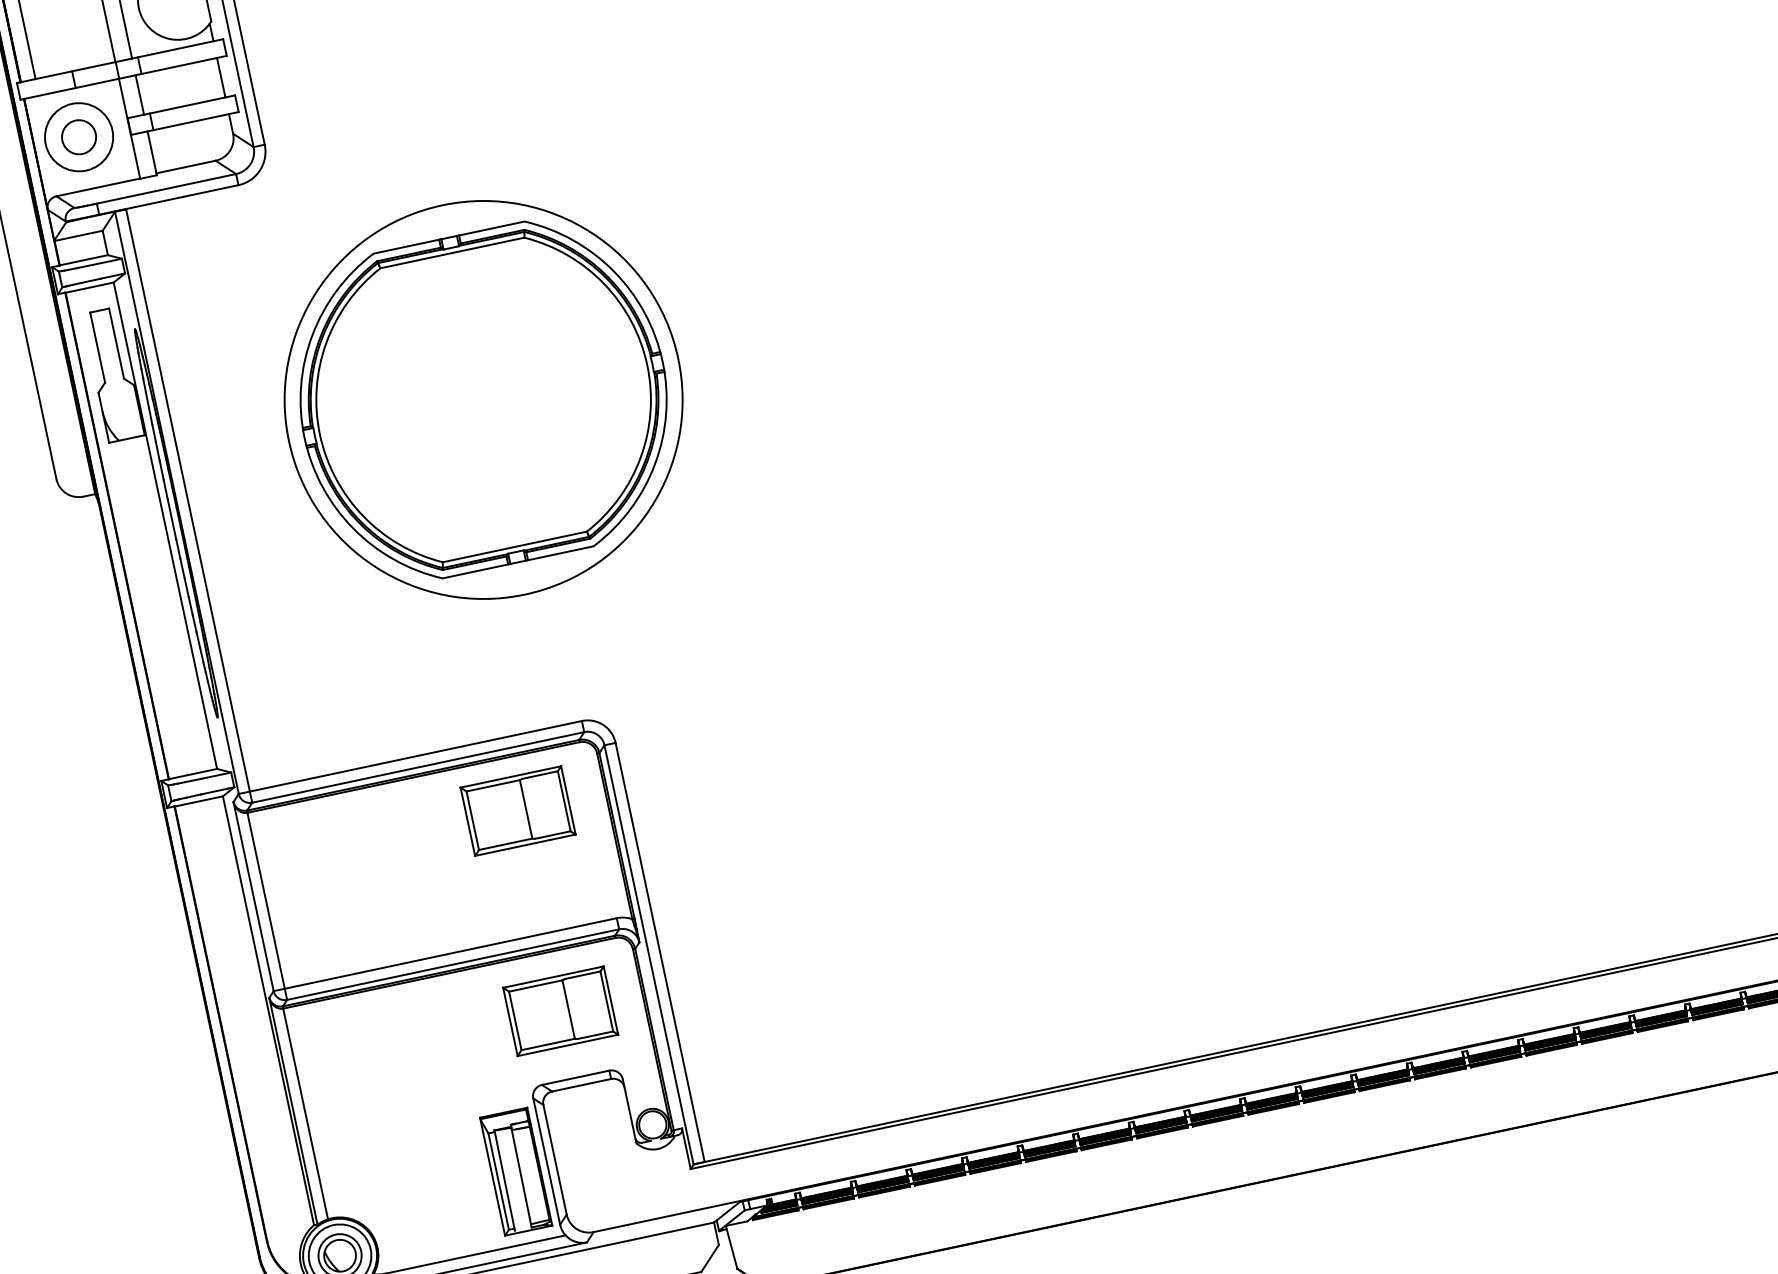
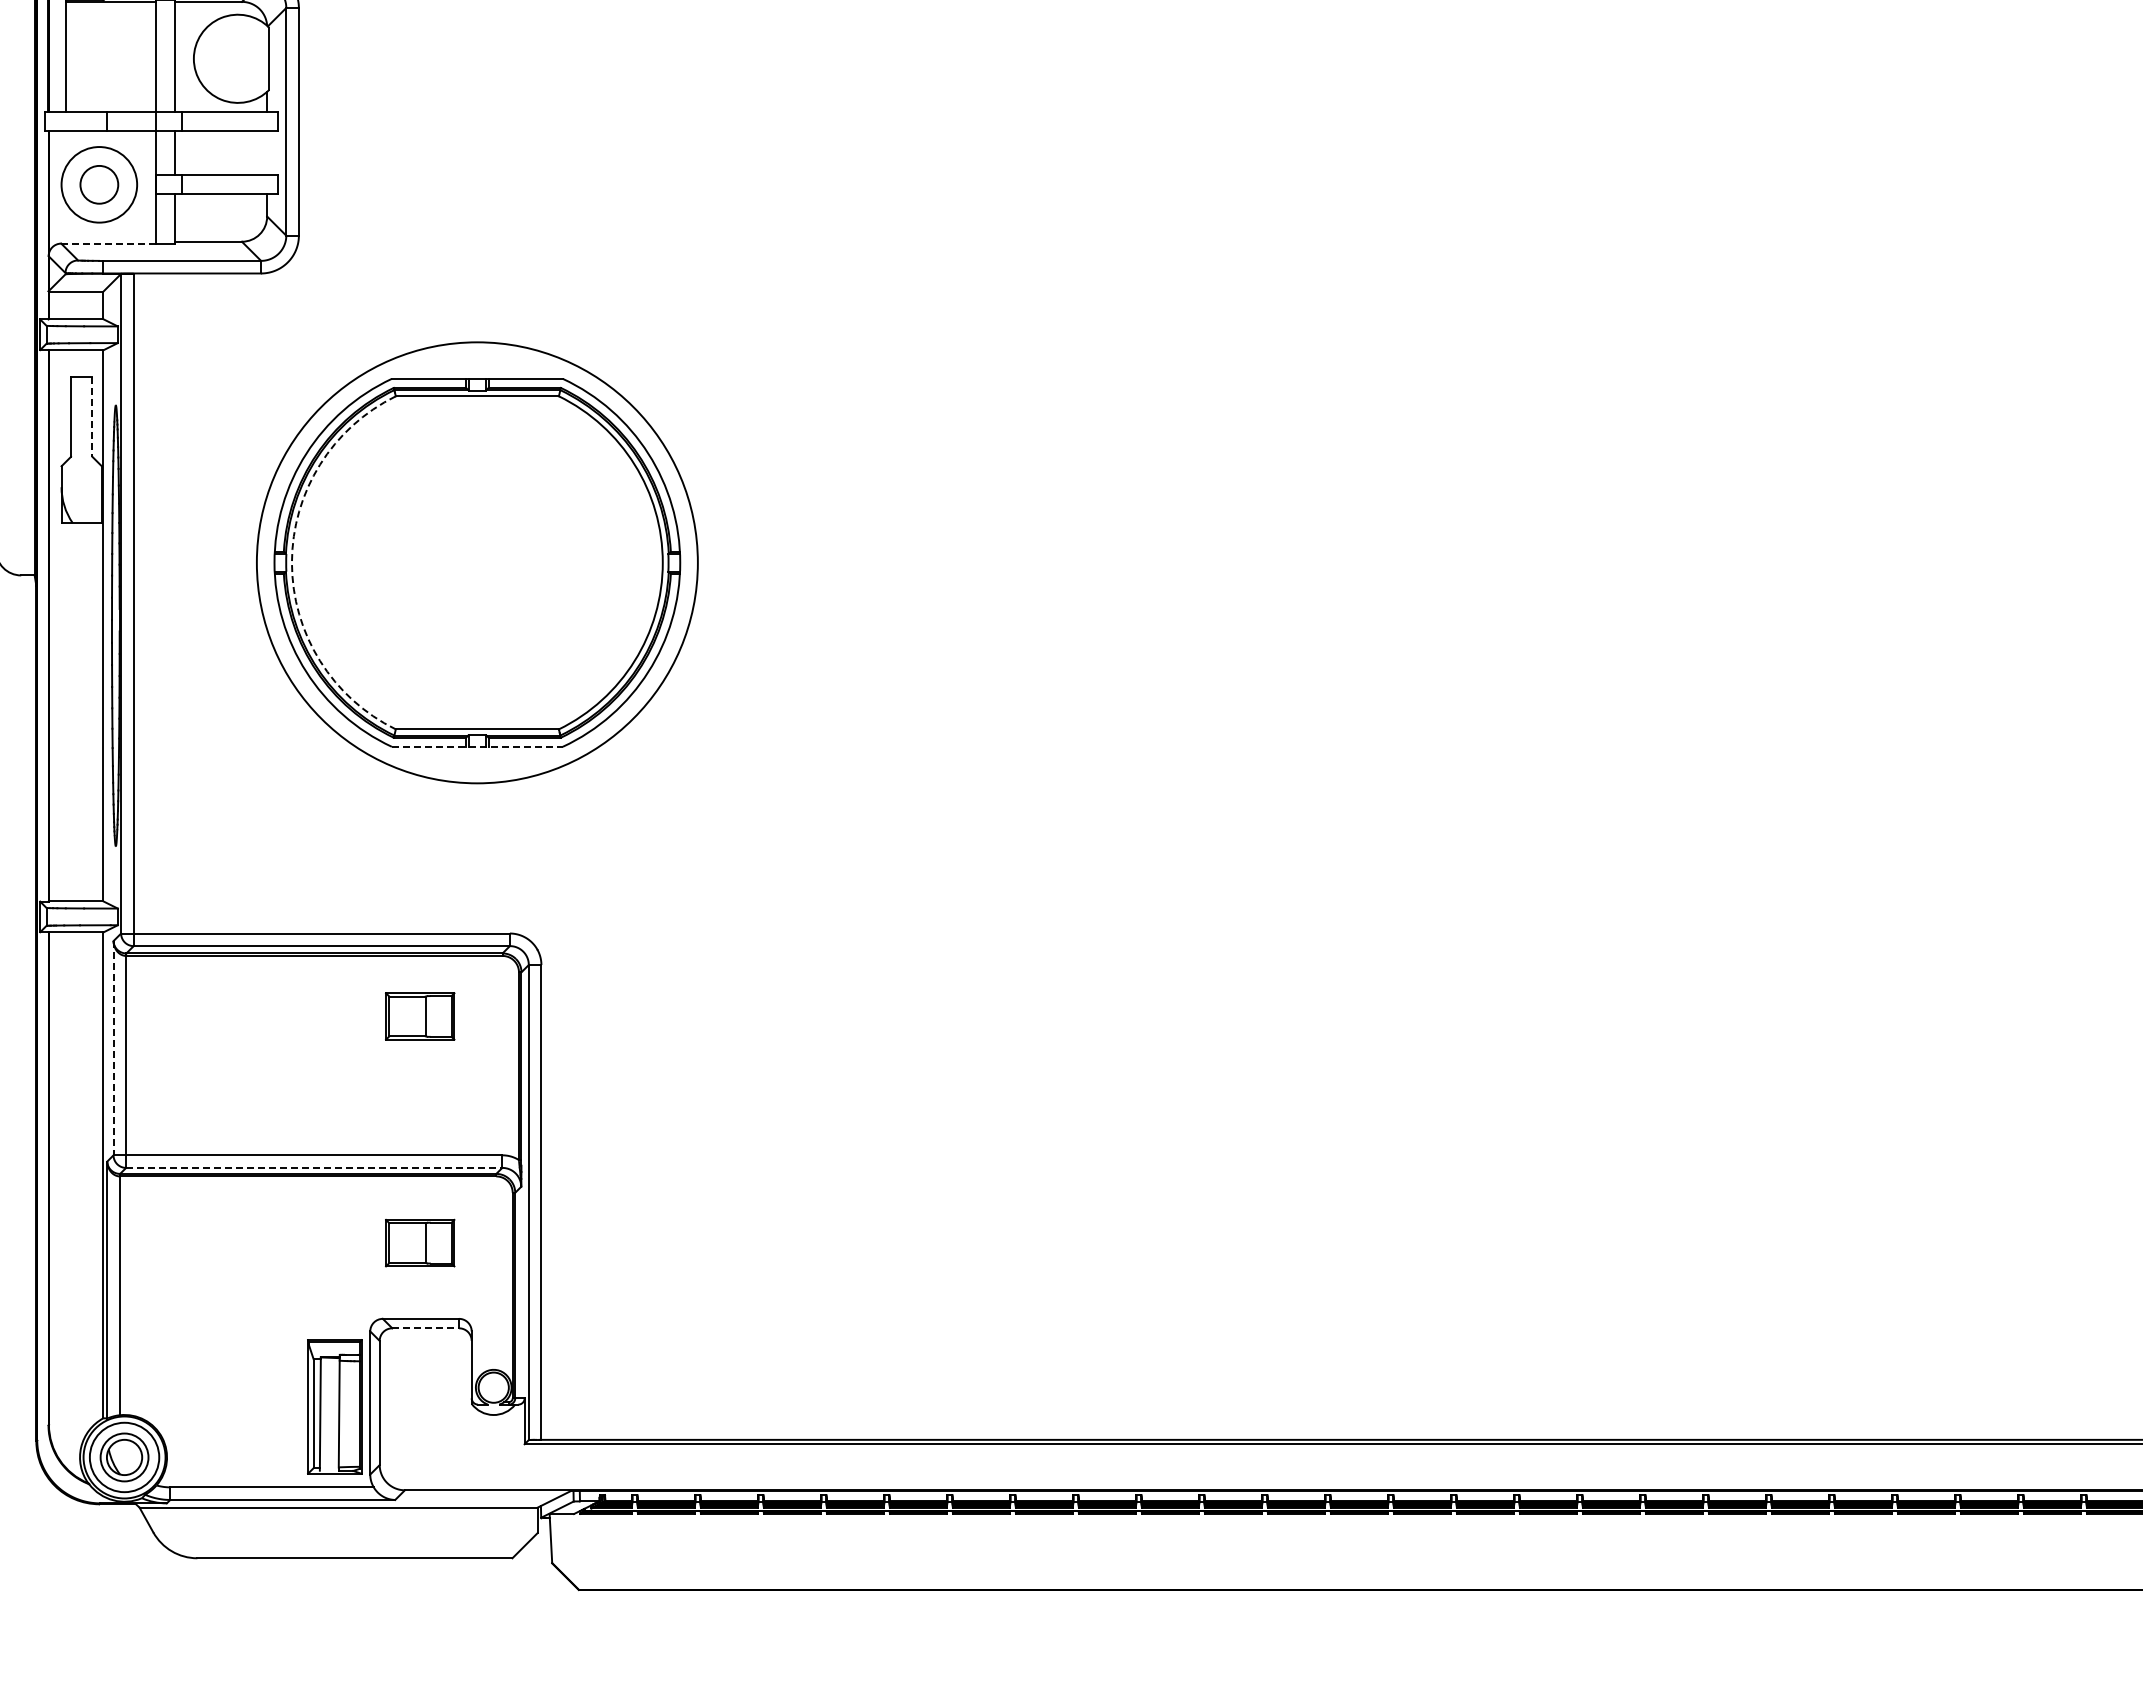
line: (221, 77) -> (267, 152), removed
line: (99, 187) -> (109, 243), solid -> dashed
line: (116, 343) -> (92, 417), solid -> dashed
arc: (319, 434) -> (291, 562), solid -> dashed
line: (518, 562) -> (477, 746), solid -> dashed
part: (518, 811) -> (420, 1016), size x0.6
line: (253, 896) -> (113, 1048), solid -> dashed
line: (453, 964) -> (314, 1167), solid -> dashed
part: (560, 1010) -> (420, 1242), size x0.6
line: (582, 1085) -> (426, 1328), solid -> dashed

